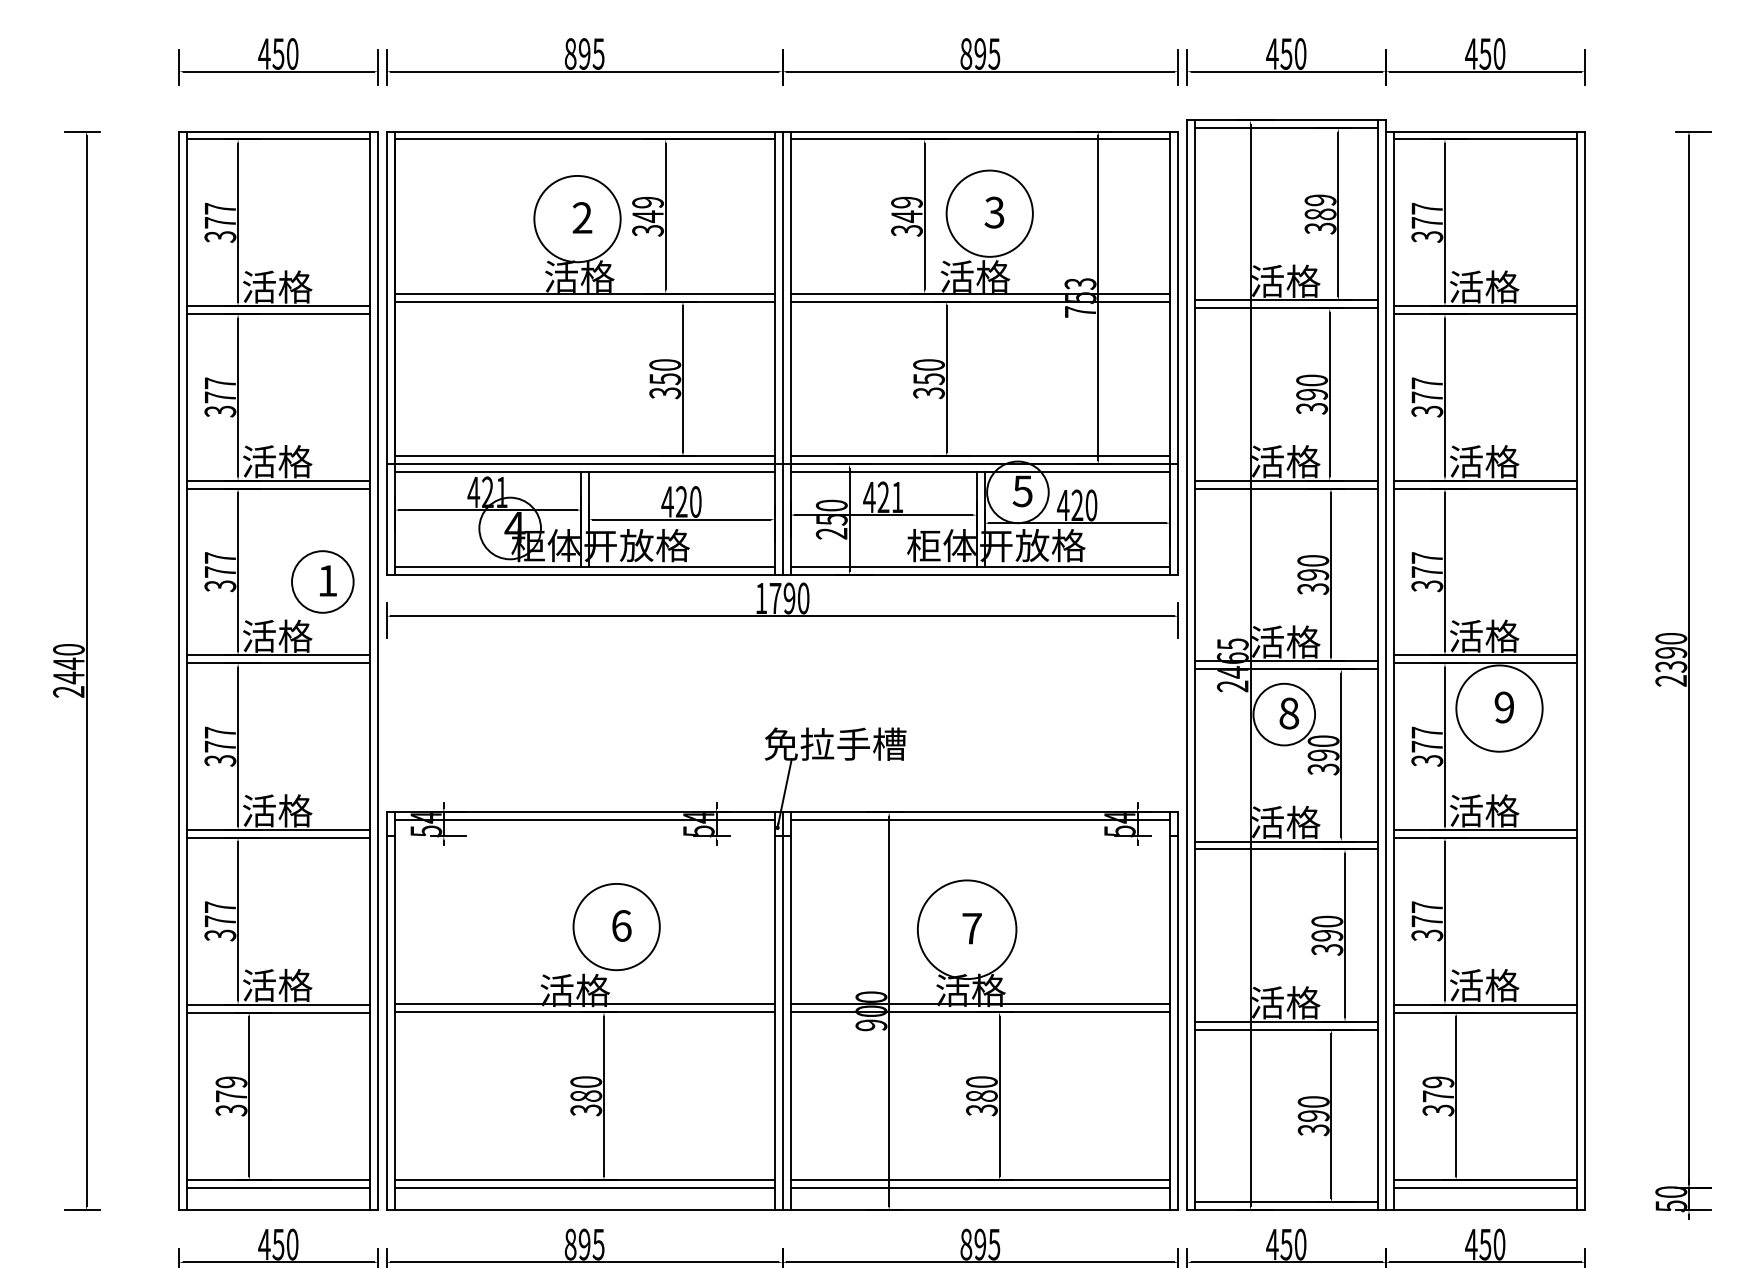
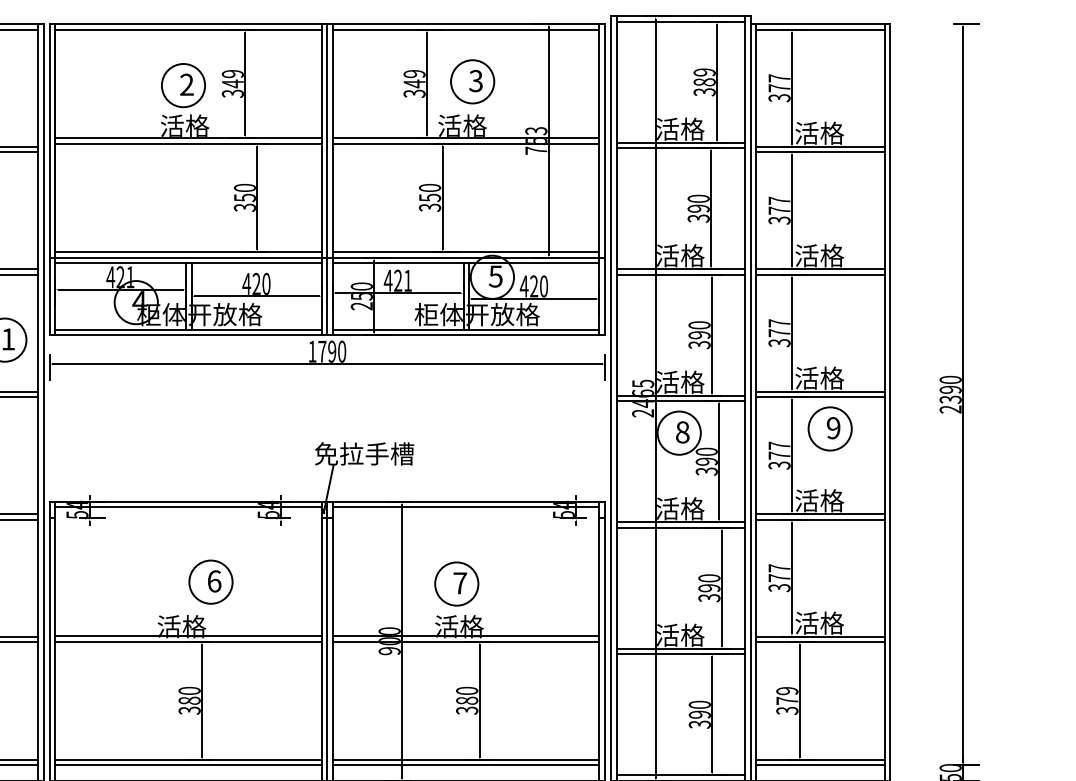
circle: (989, 213) -> (472, 81), size x0.71
circle: (577, 218) -> (183, 85), size x0.71
circle: (1499, 708) -> (830, 428), size x0.71
circle: (616, 926) -> (210, 581), size x0.71
circle: (966, 929) -> (456, 583), size x0.62

